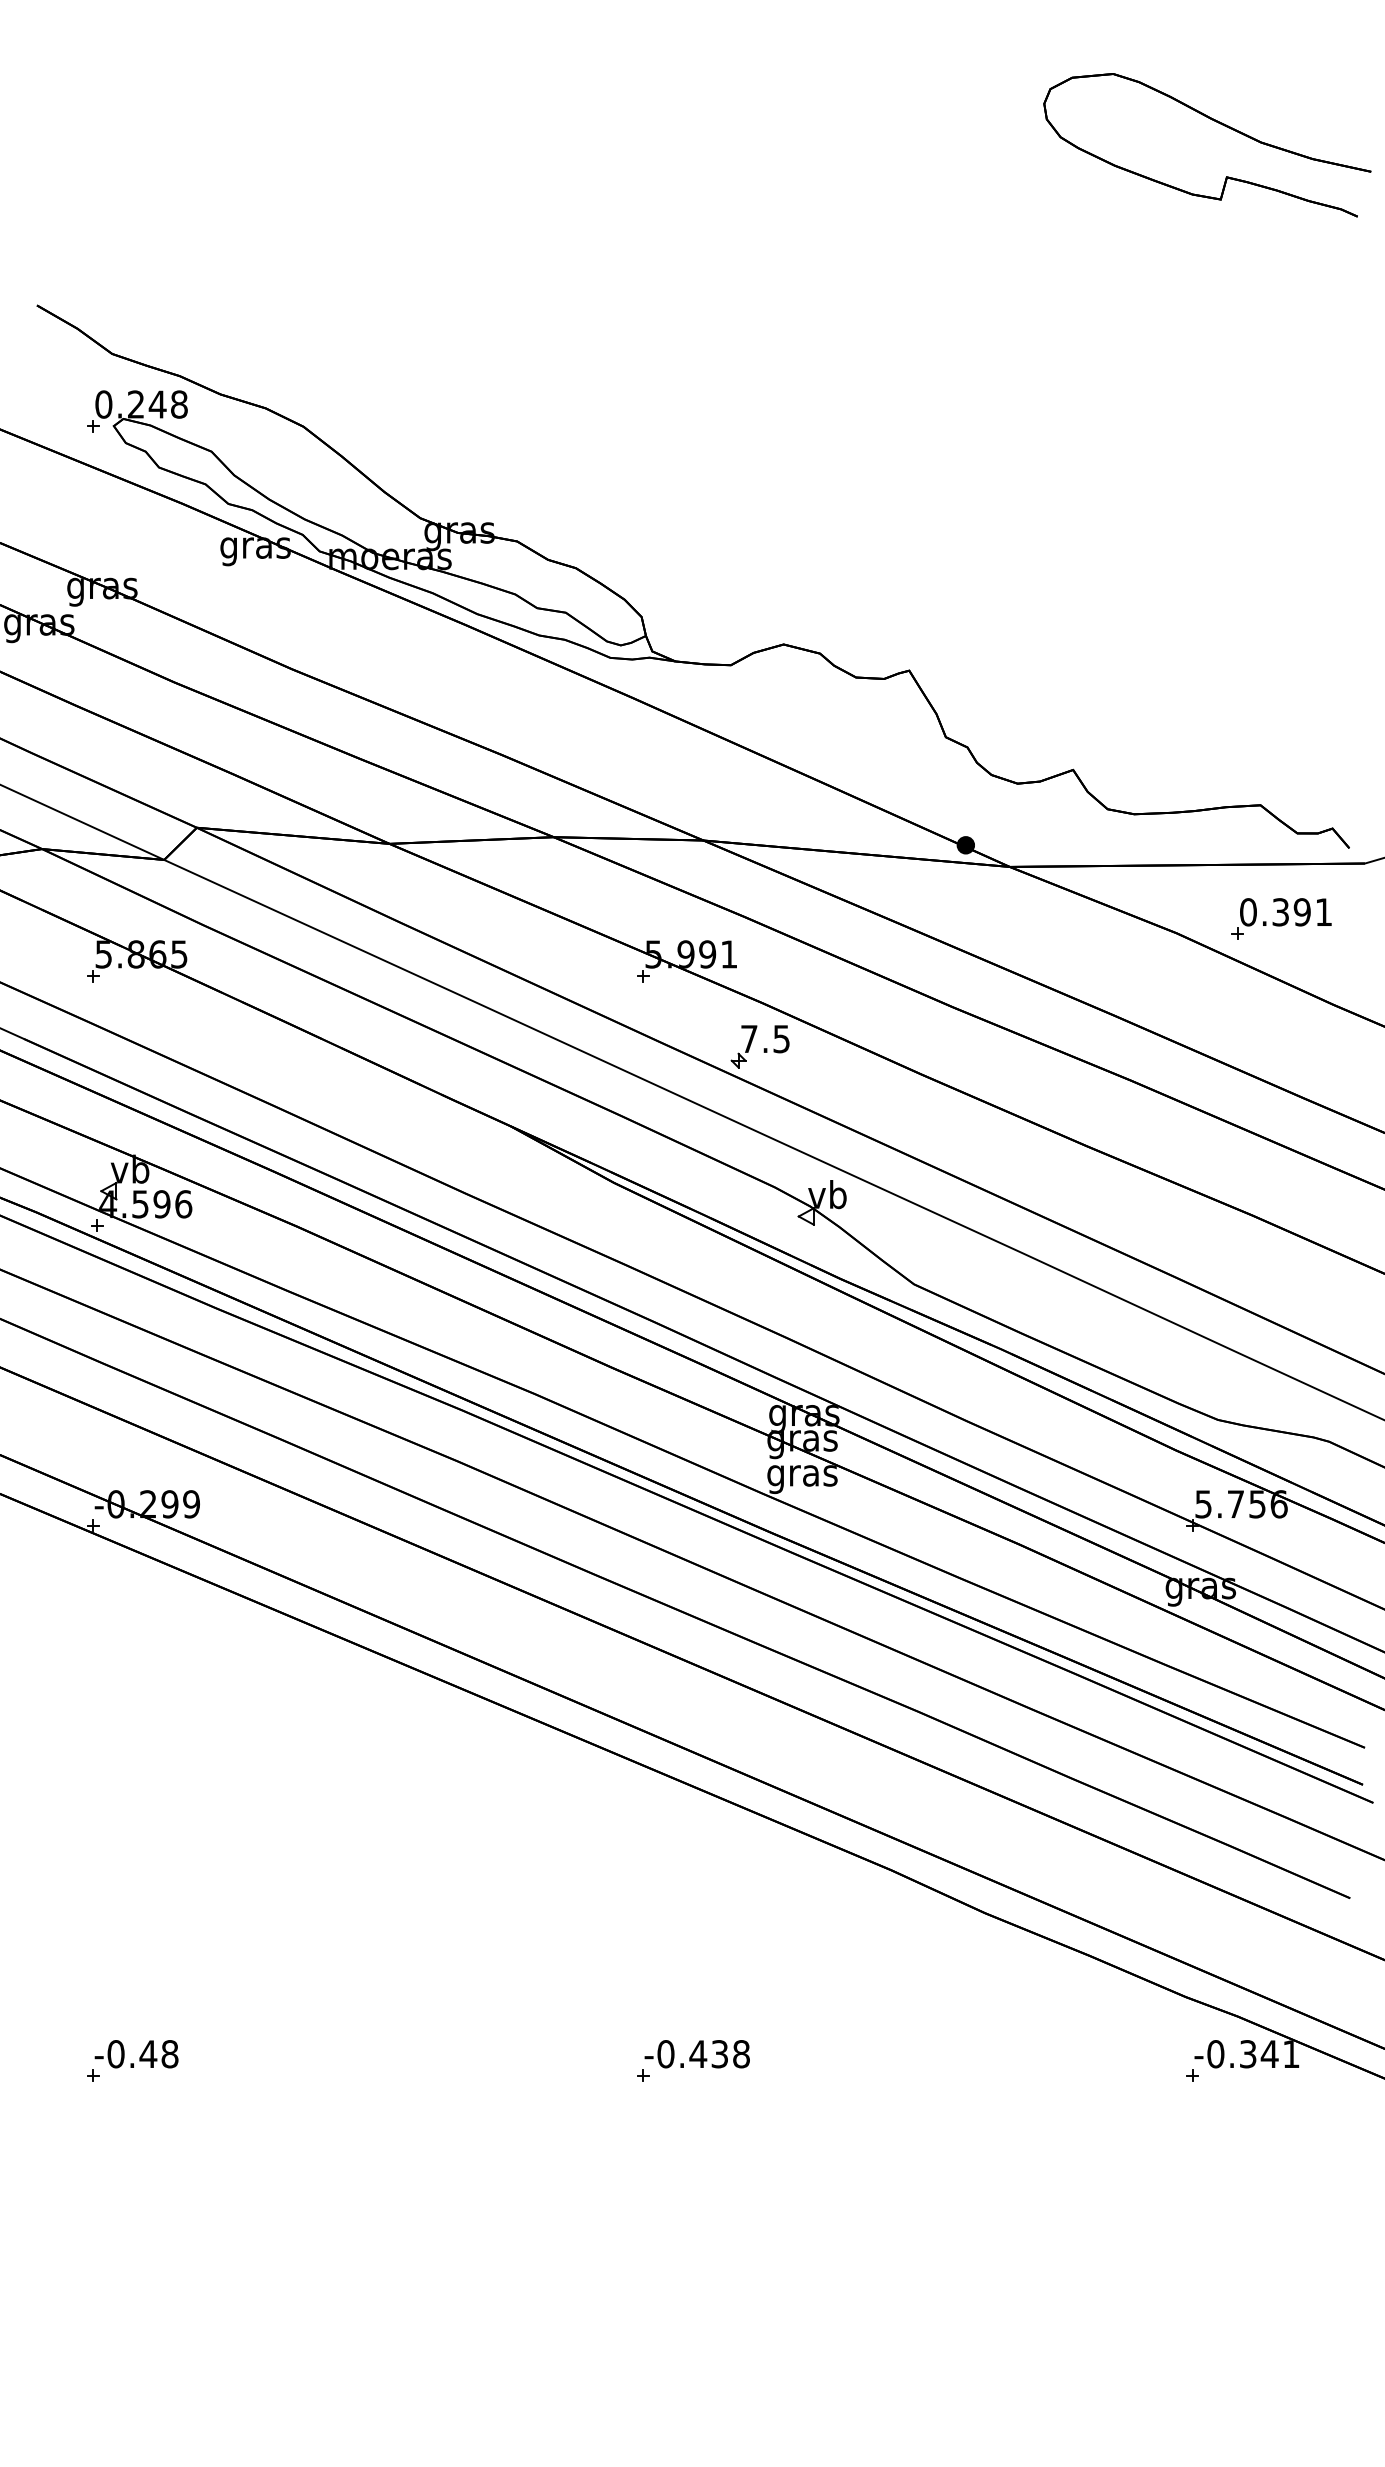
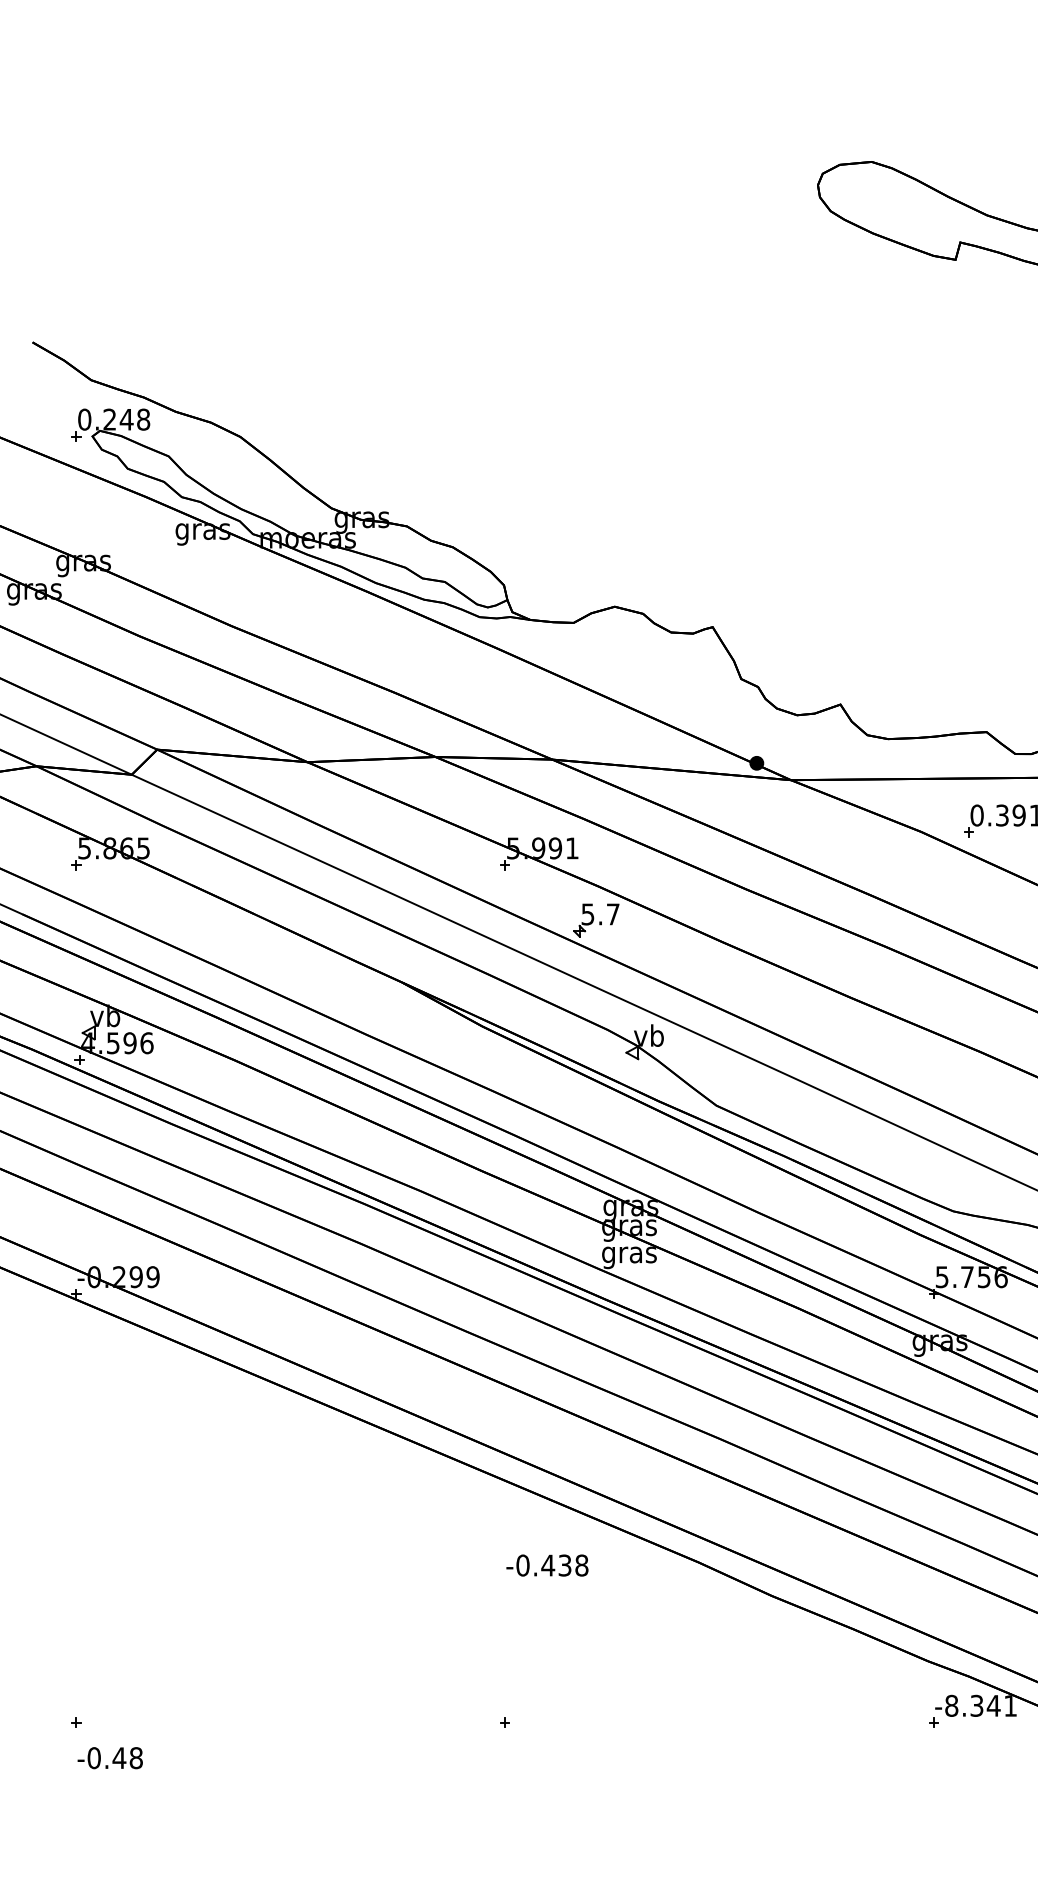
text: (765, 1039) -> (600, 914), 7.5 -> 5.7
text: (136, 2054) -> (110, 1758), moved
text: (696, 2054) -> (546, 1565), moved
text: (1215, 2054) -> (951, 1706), -0.341 -> -8.341

